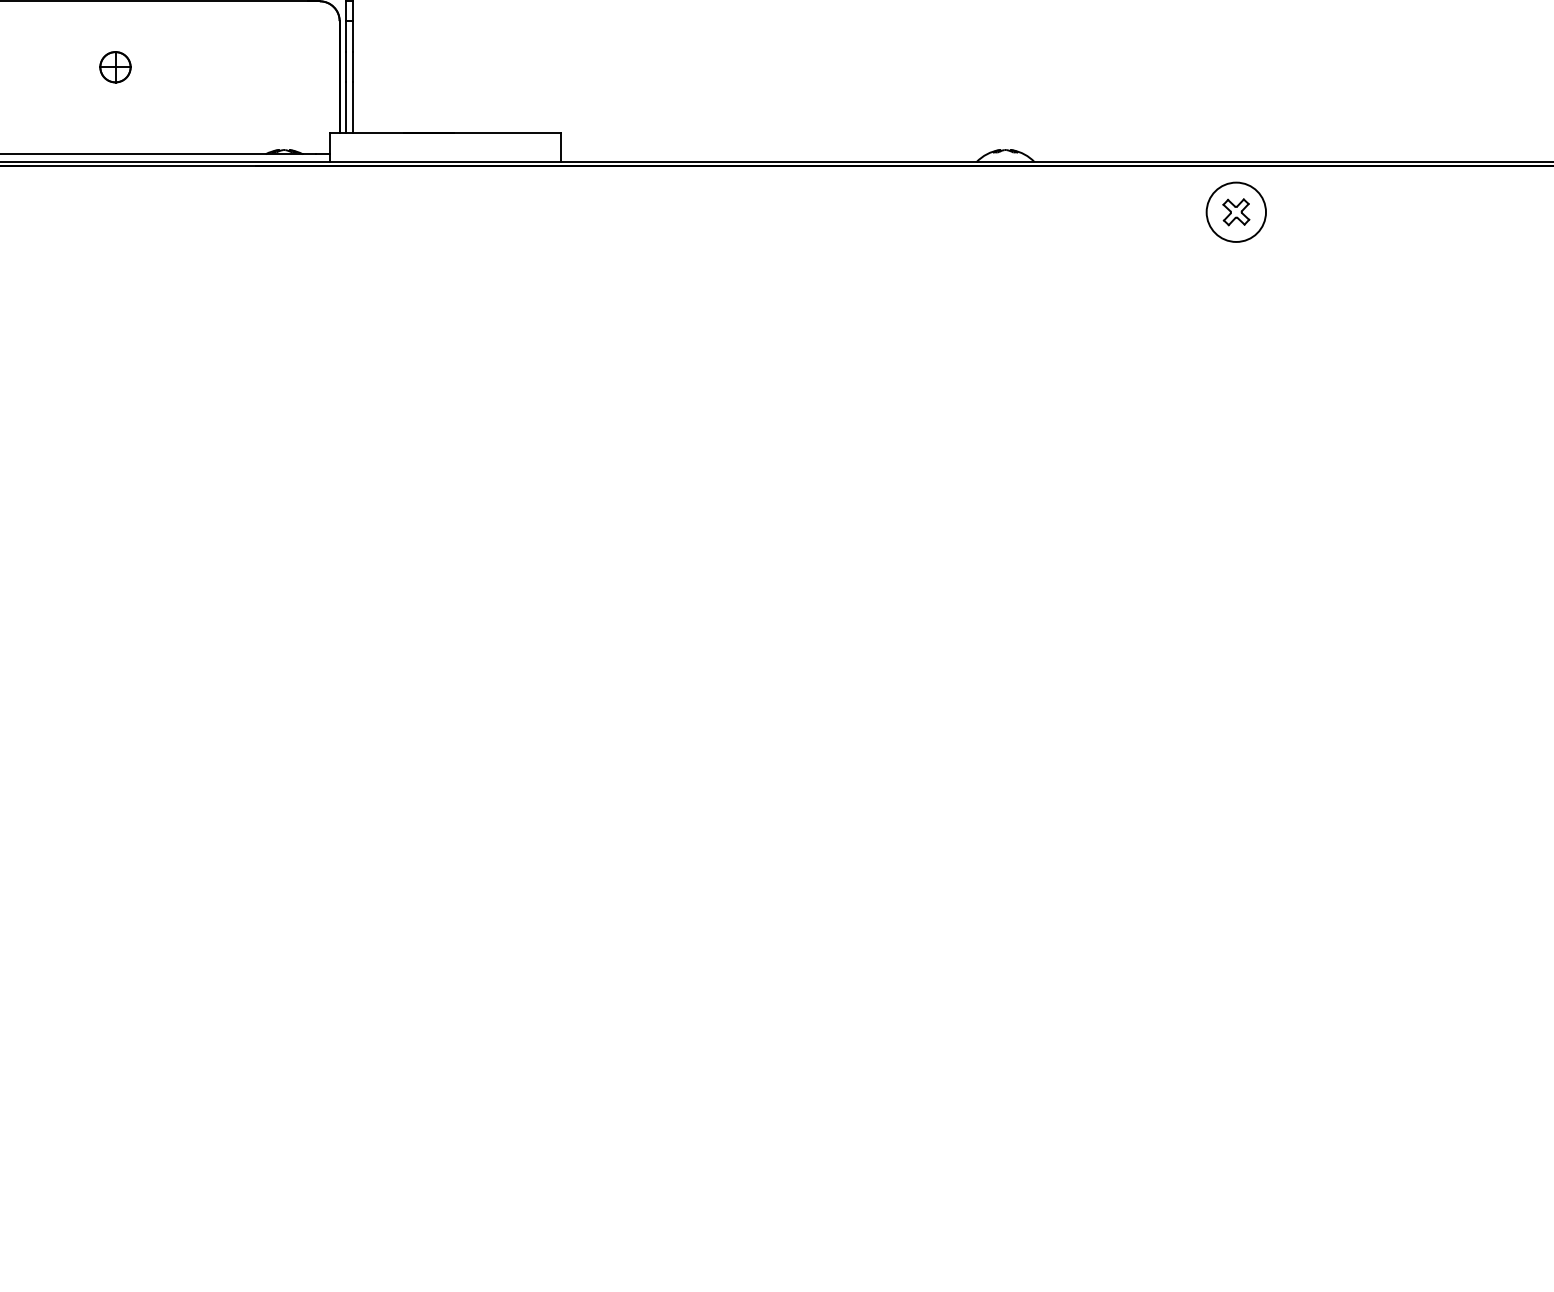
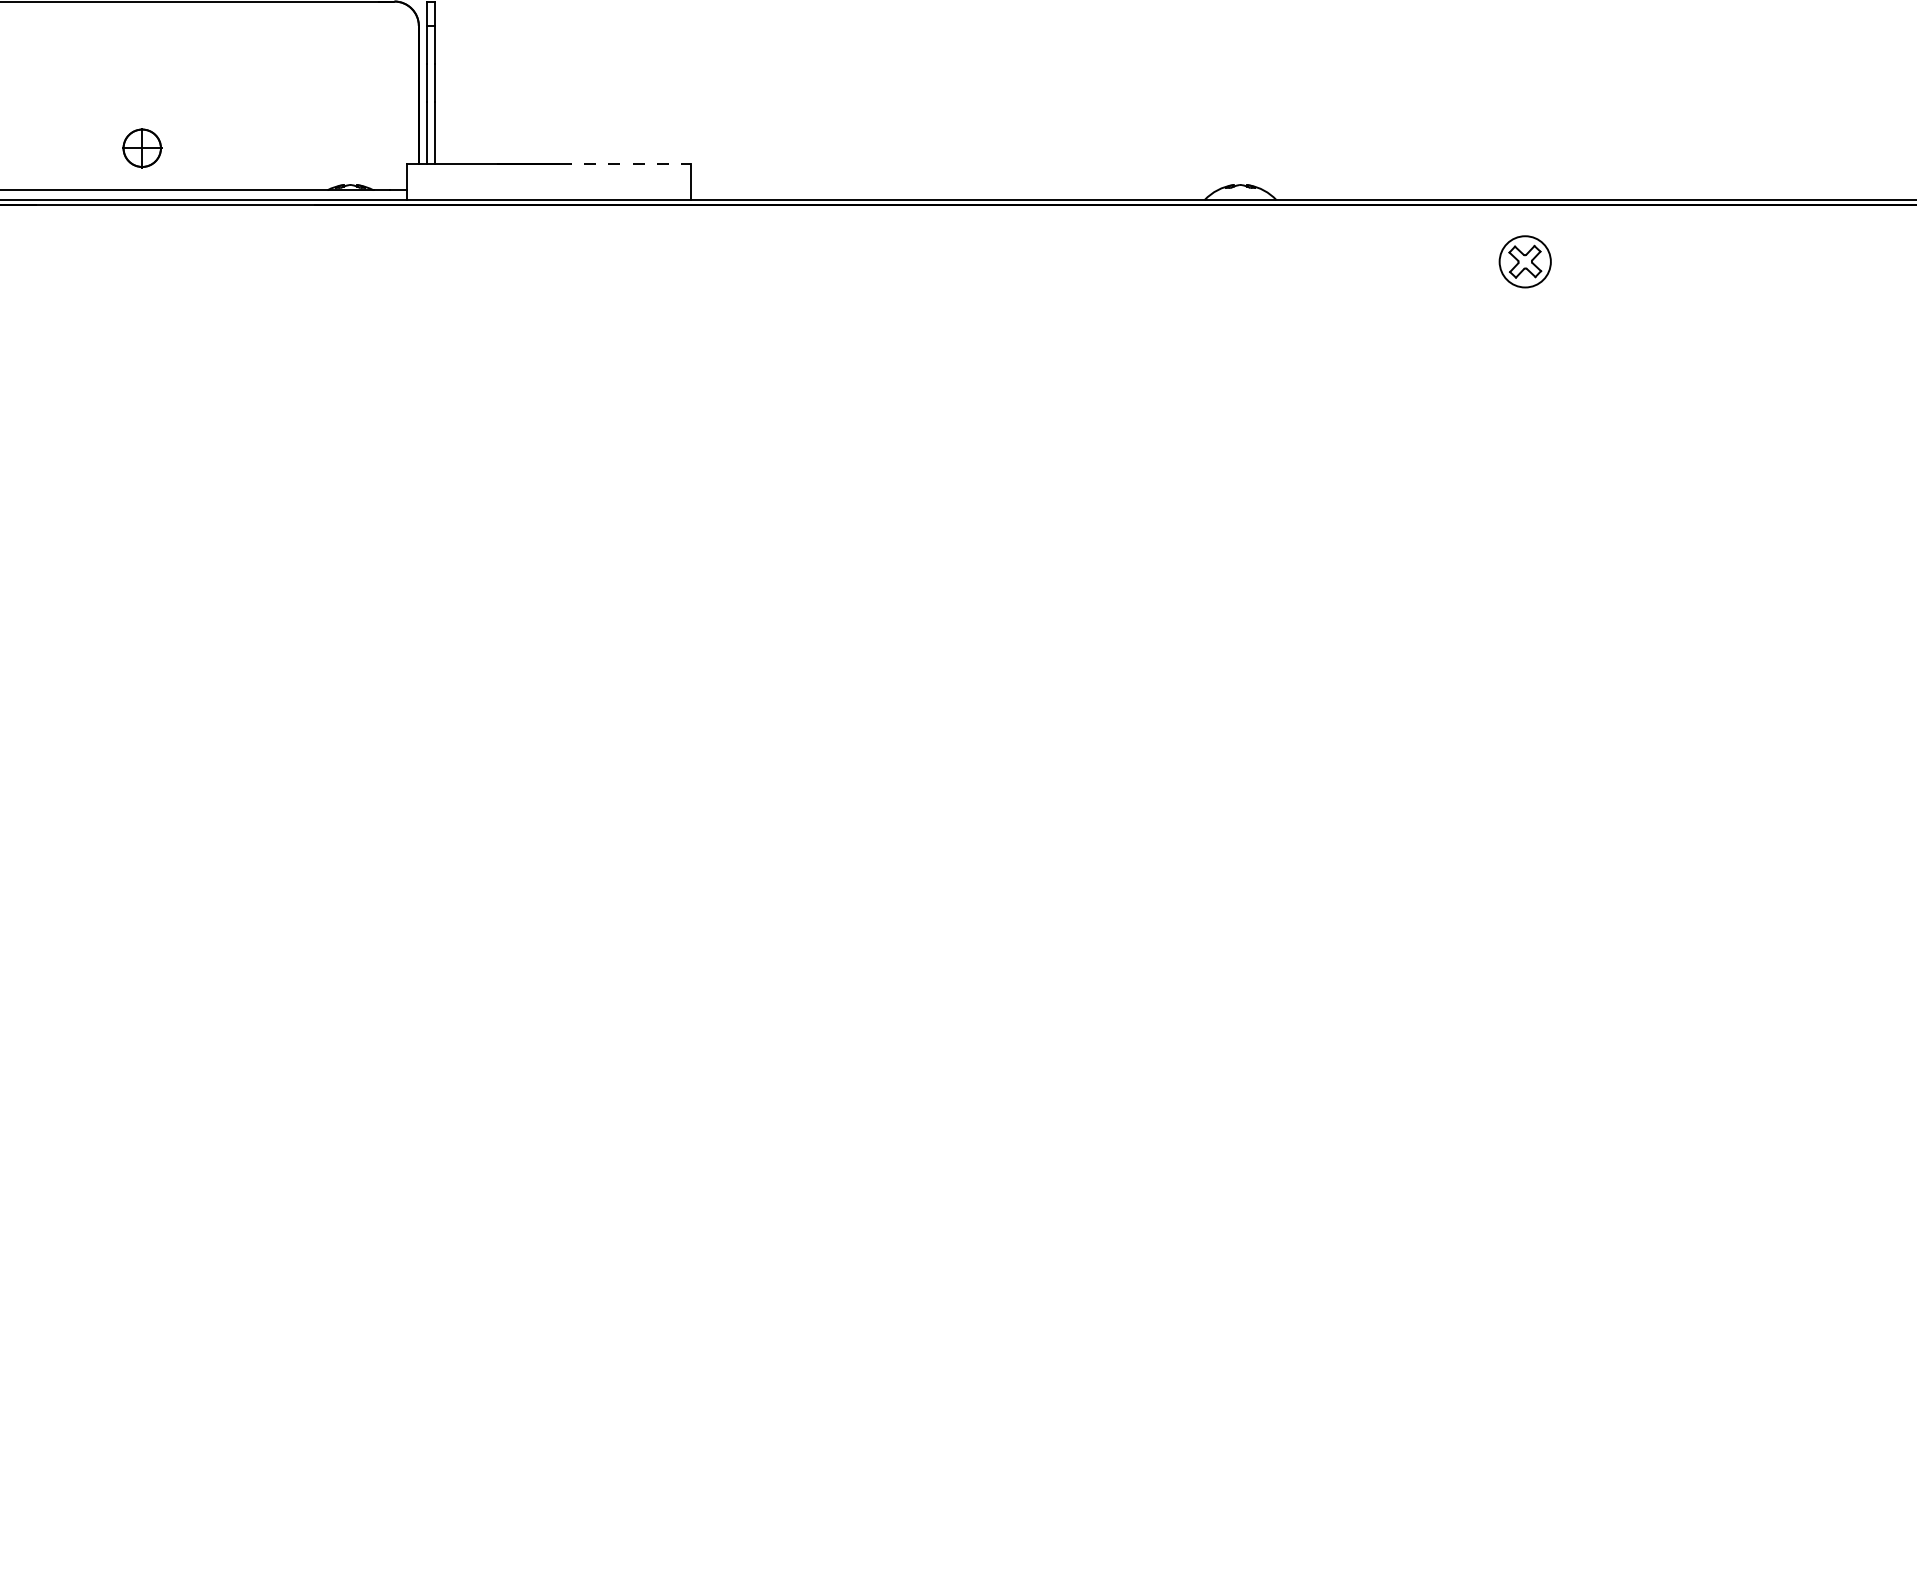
part: (115, 67) -> (142, 148), moved
line: (507, 133) -> (625, 164), solid -> dashed
circle: (1236, 211) -> (1525, 260), size x0.7

